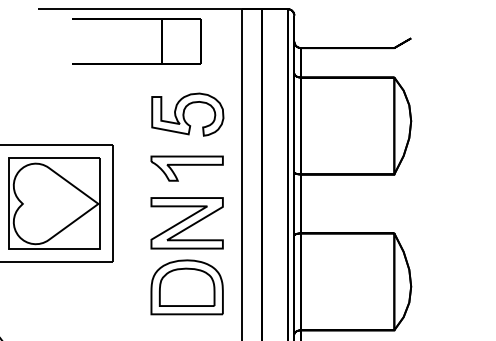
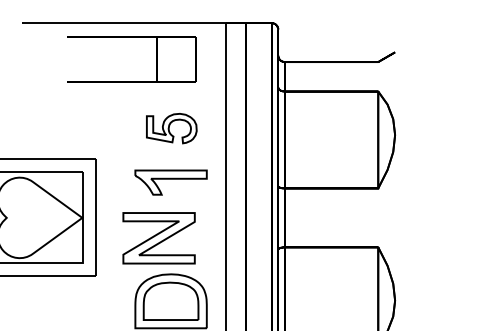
part: (136, 19) -> (131, 37), moved
part: (187, 114) -> (171, 128), size x0.7
part: (186, 223) -> (158, 238), moved

